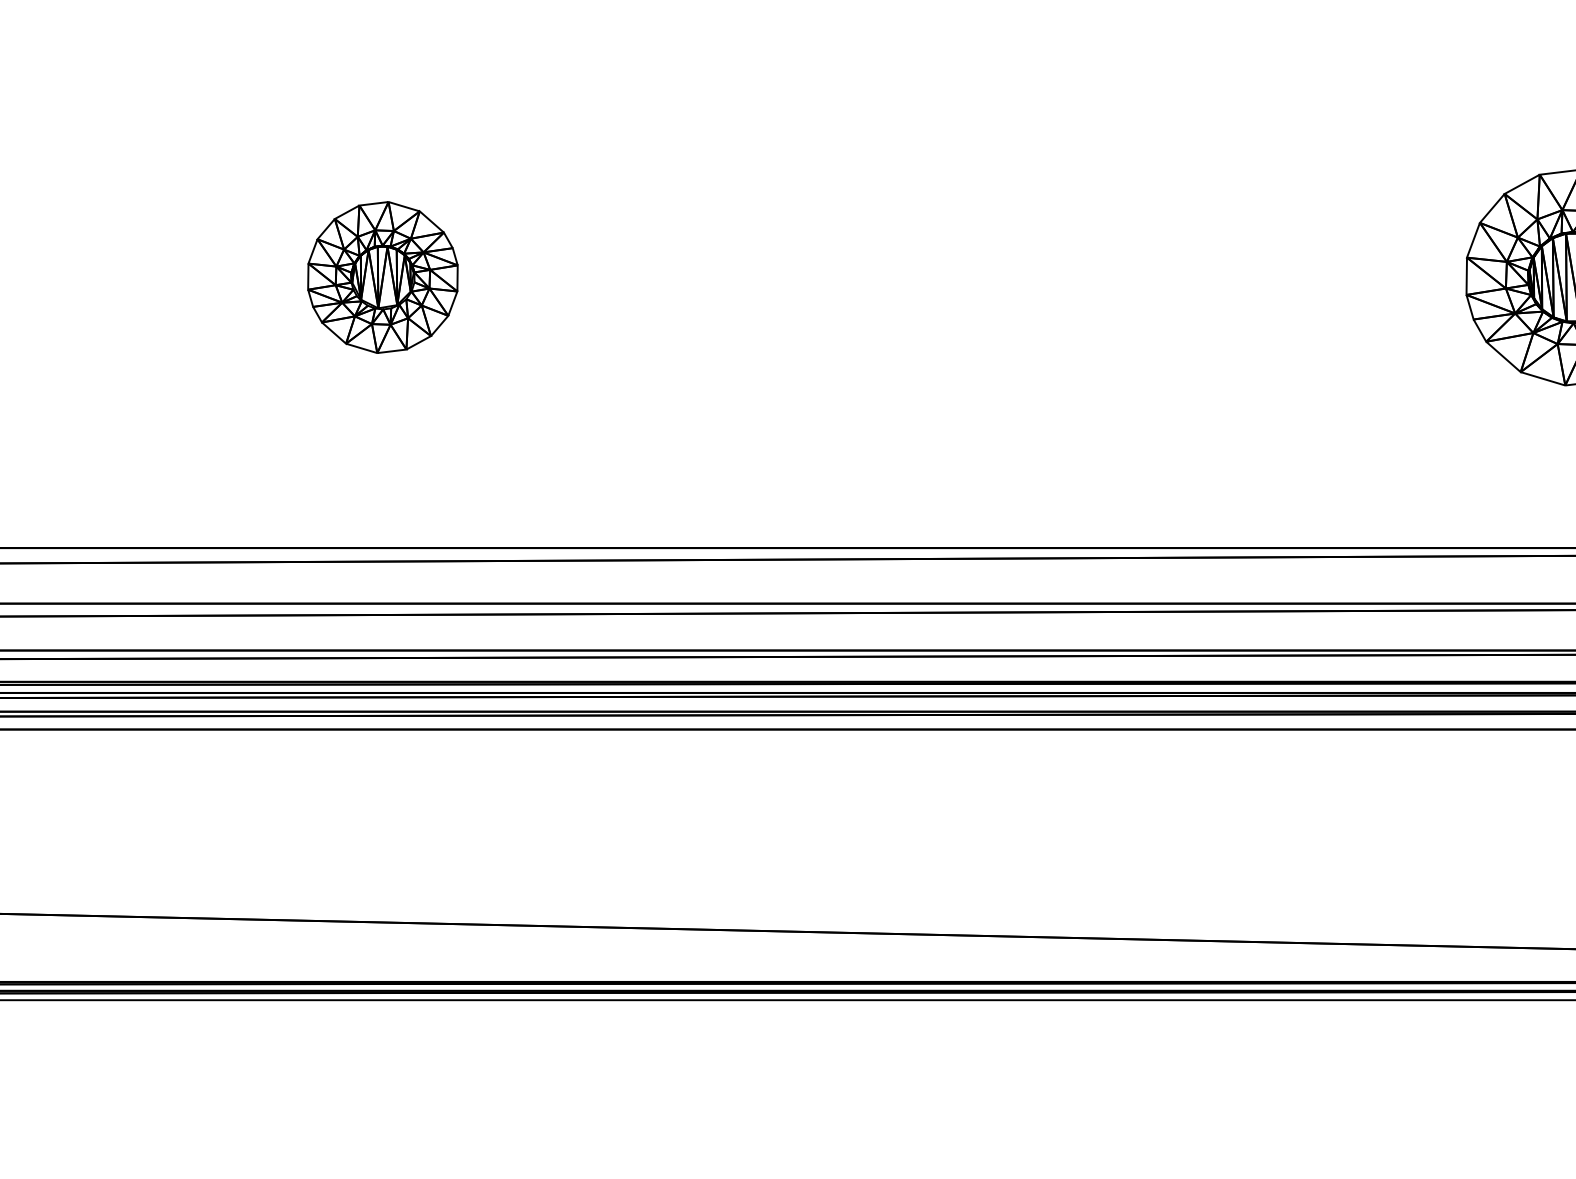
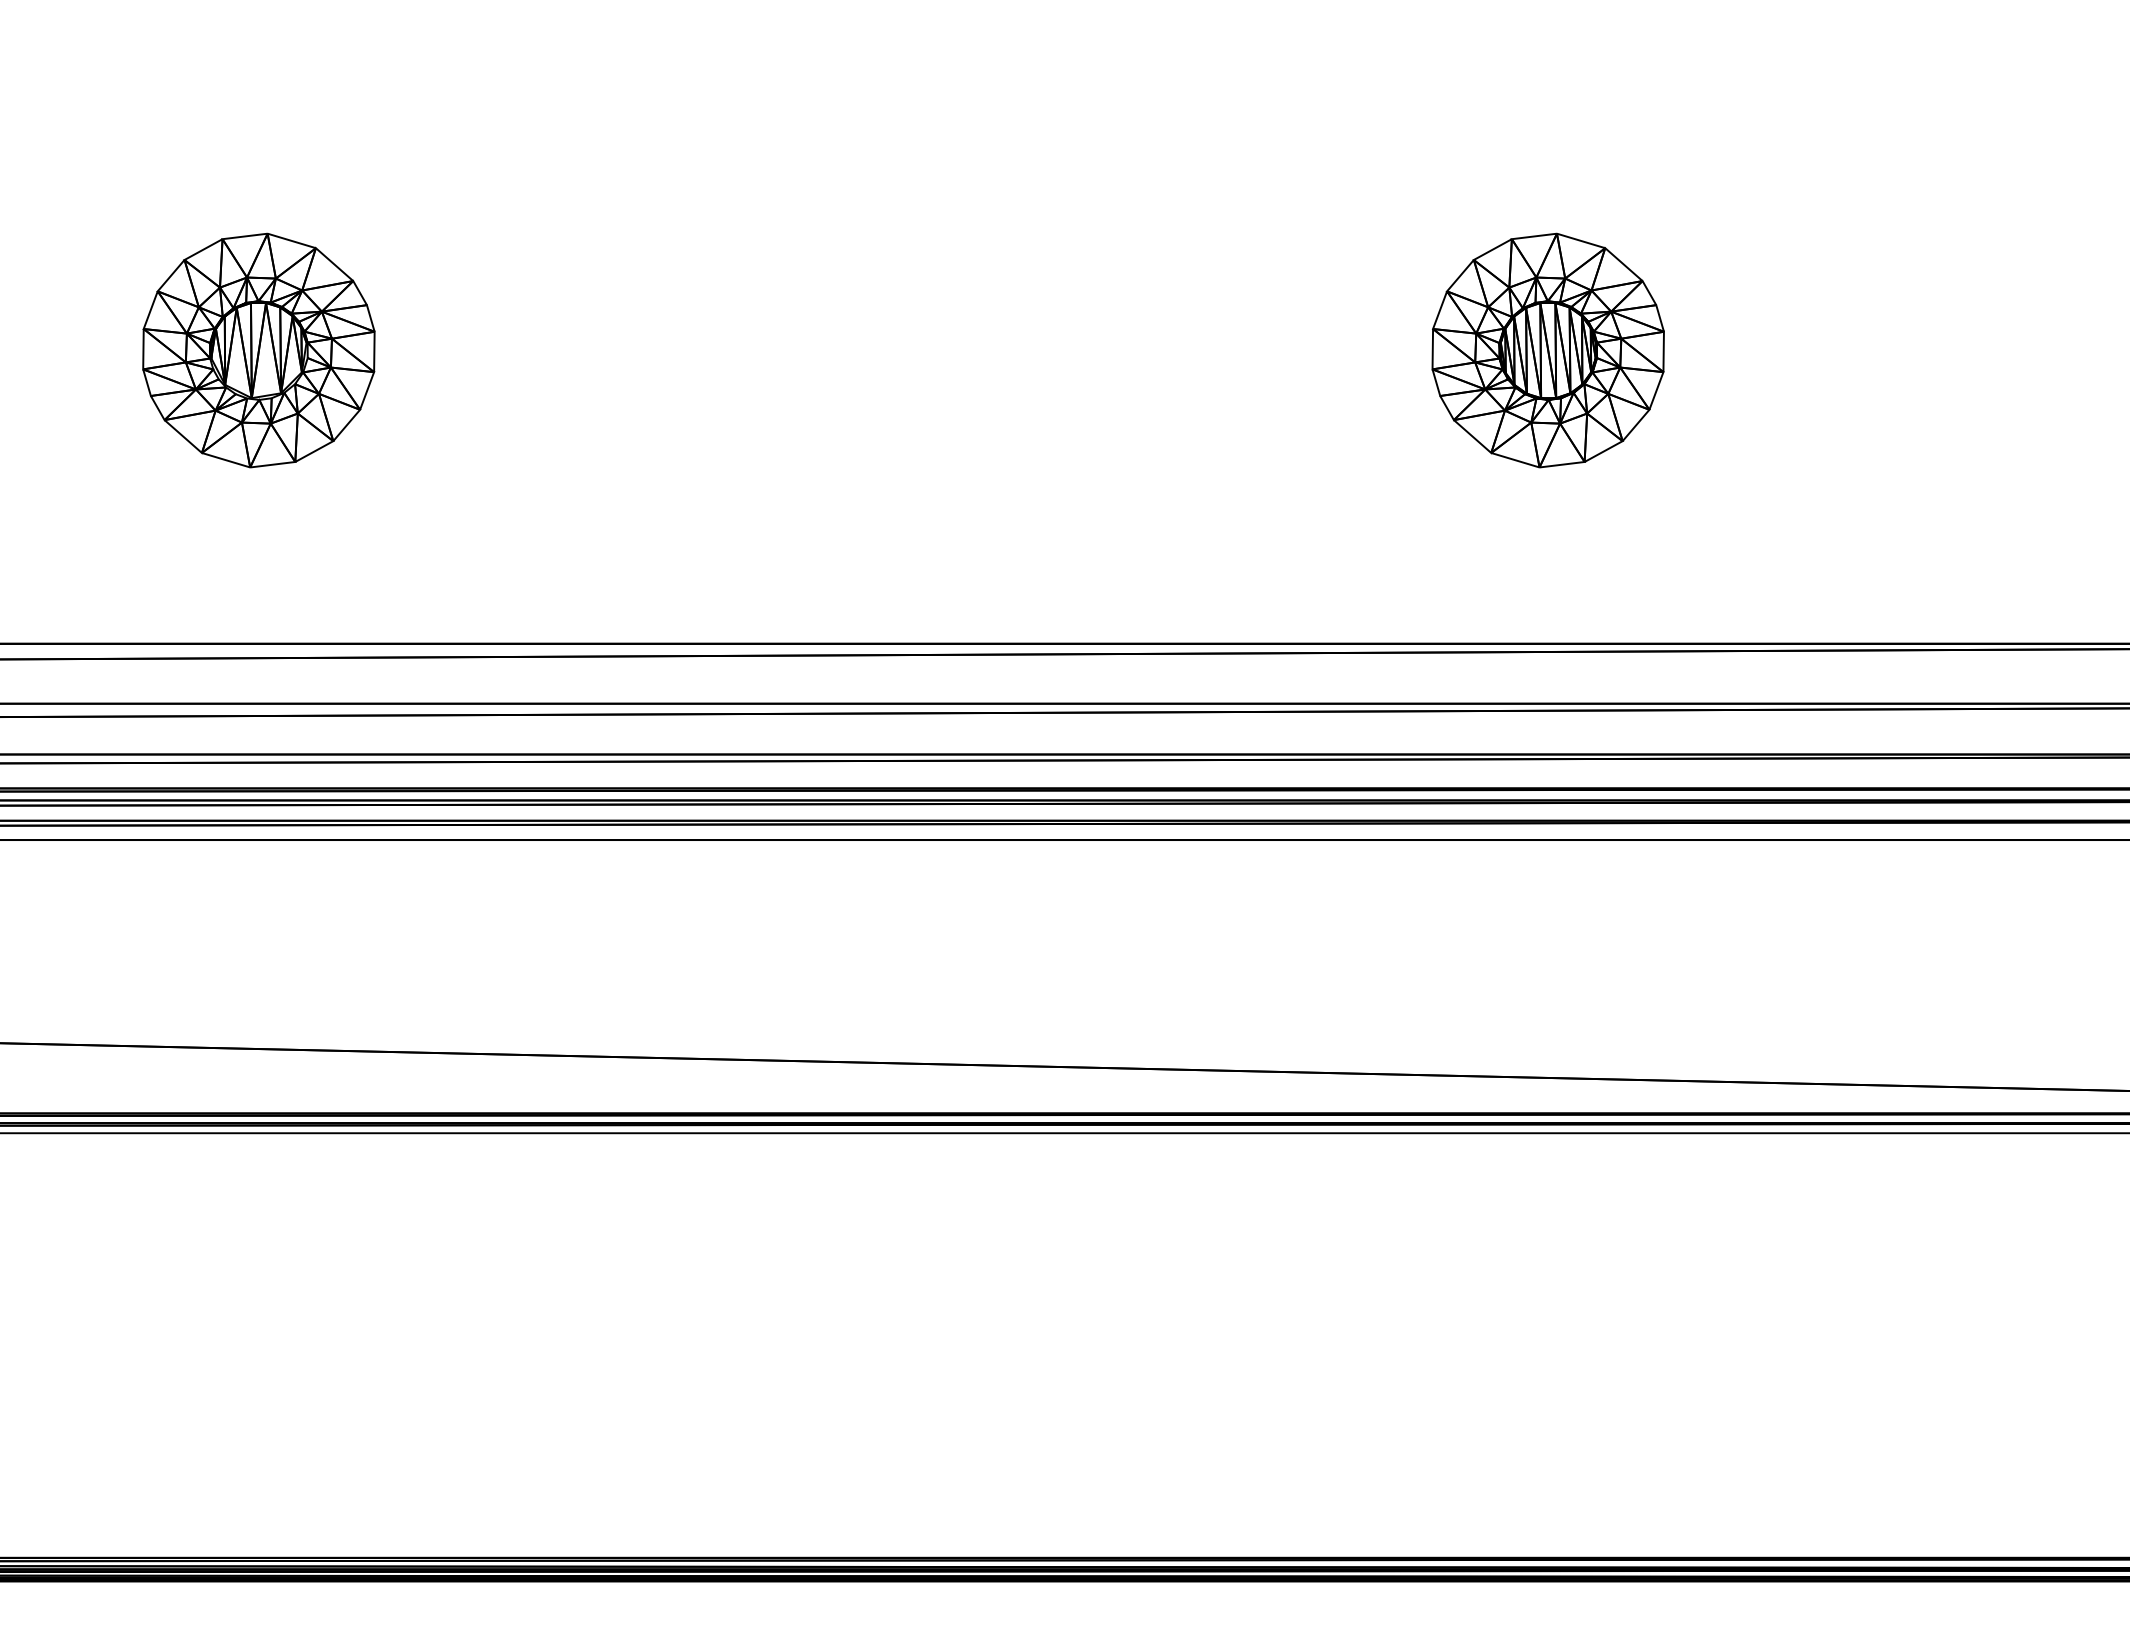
part: (382, 277) -> (258, 350), size x1.43

